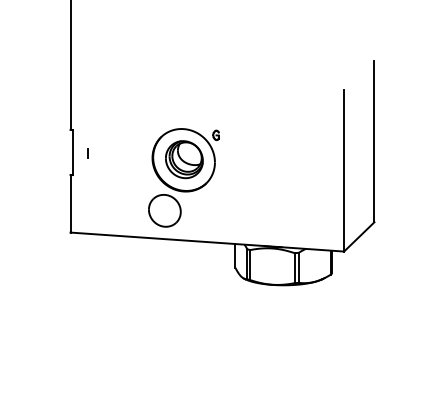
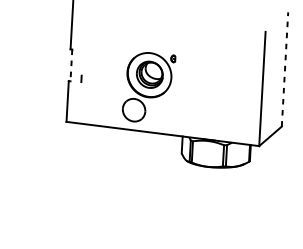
line: (374, 141) -> (285, 69), solid -> dashed
line: (72, 153) -> (71, 66), solid -> dashed
line: (87, 153) -> (80, 78), moved

